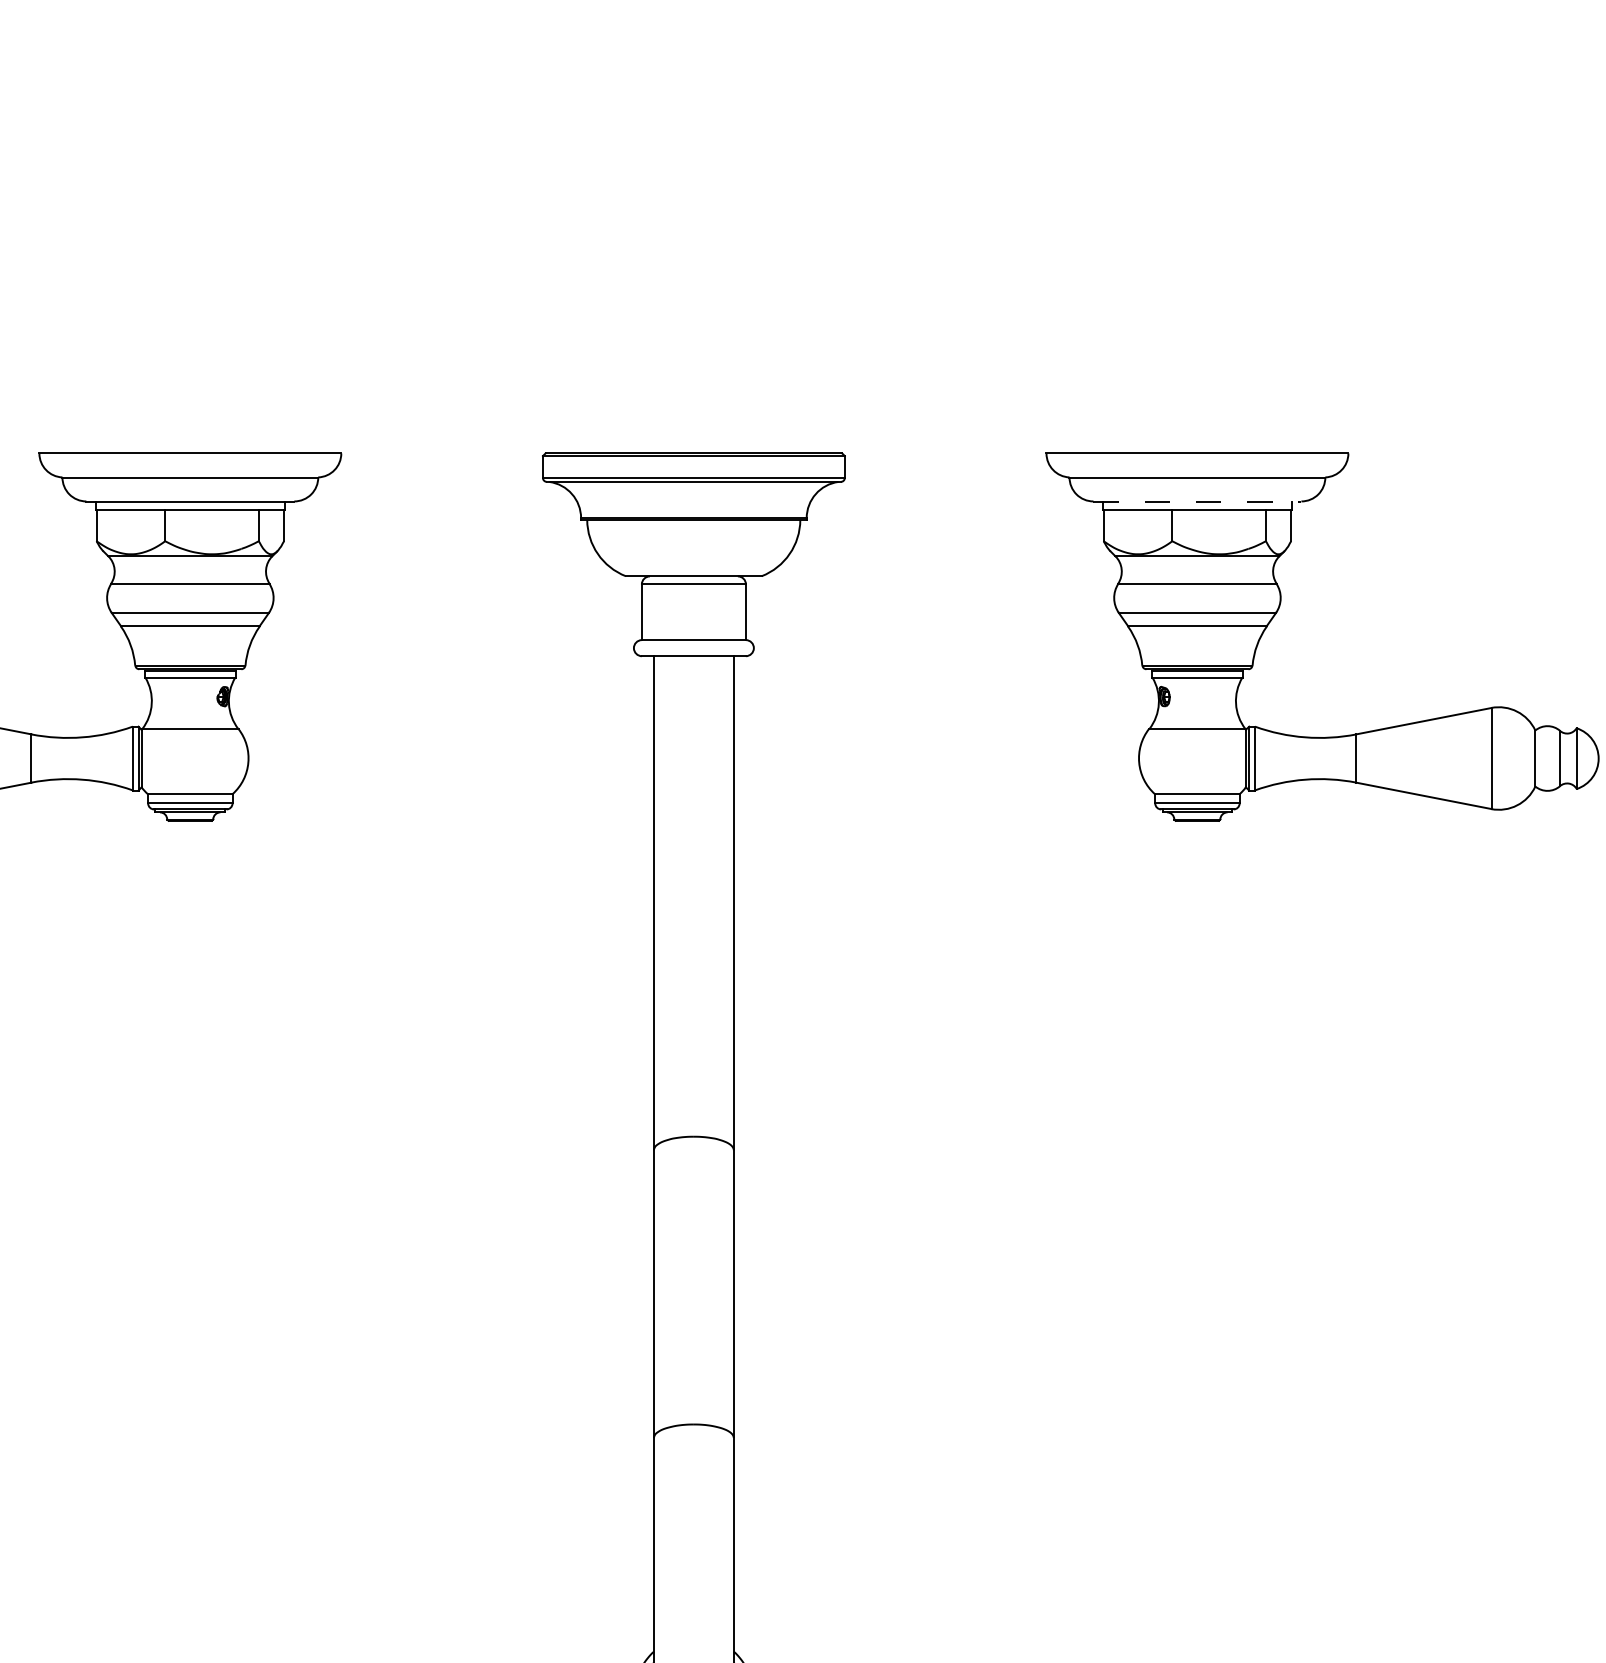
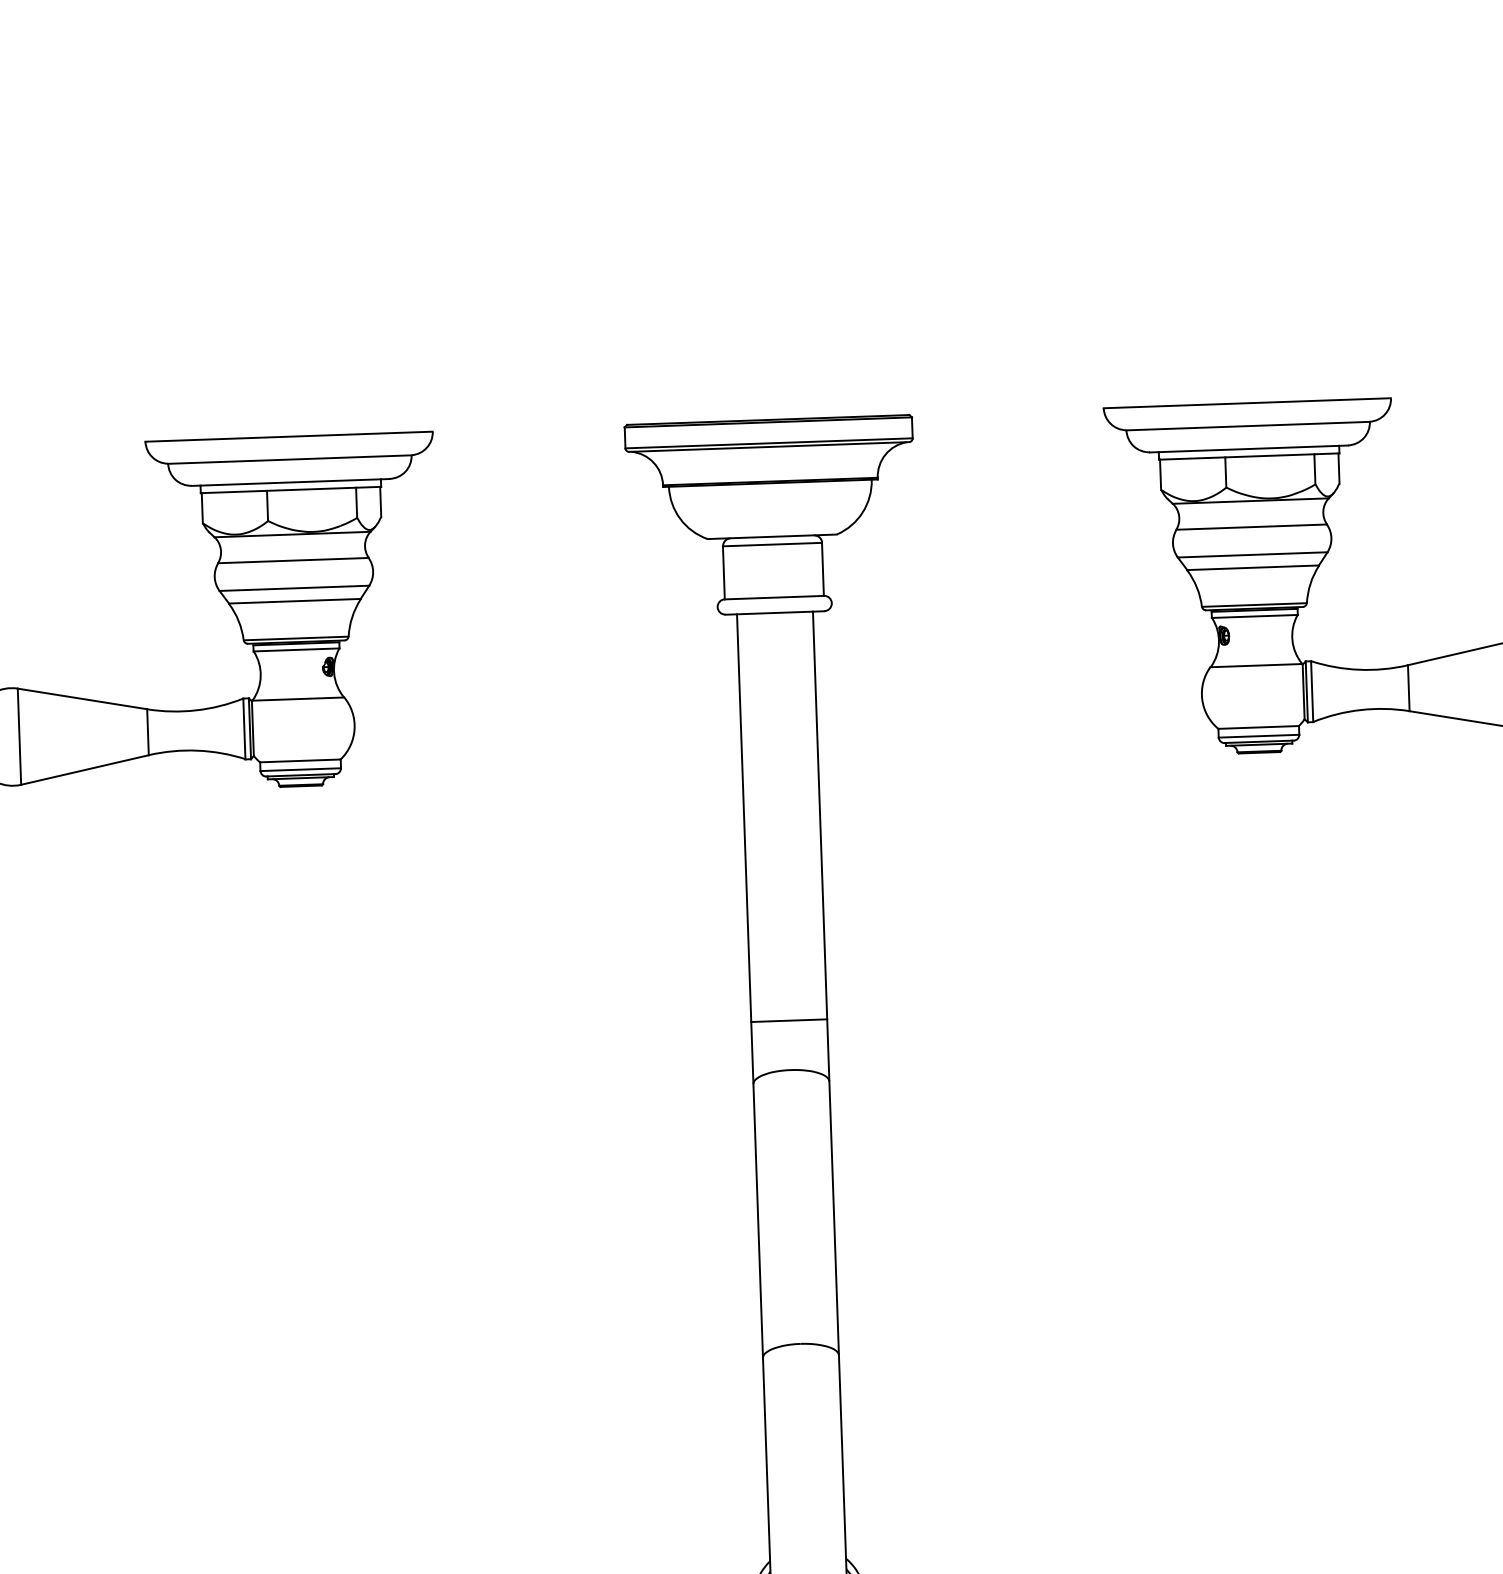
line: (1197, 501) -> (1249, 448), dashed -> solid
line: (693, 1084) -> (788, 1020), added

